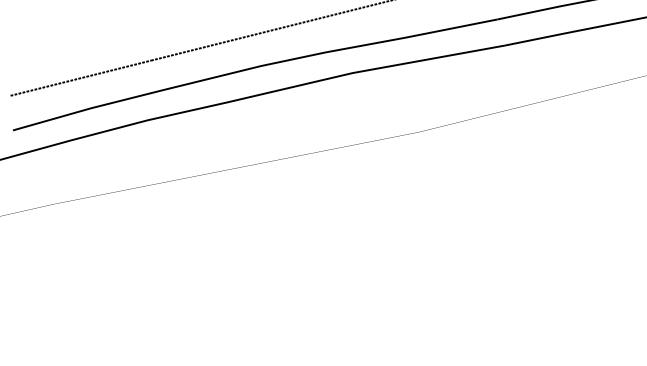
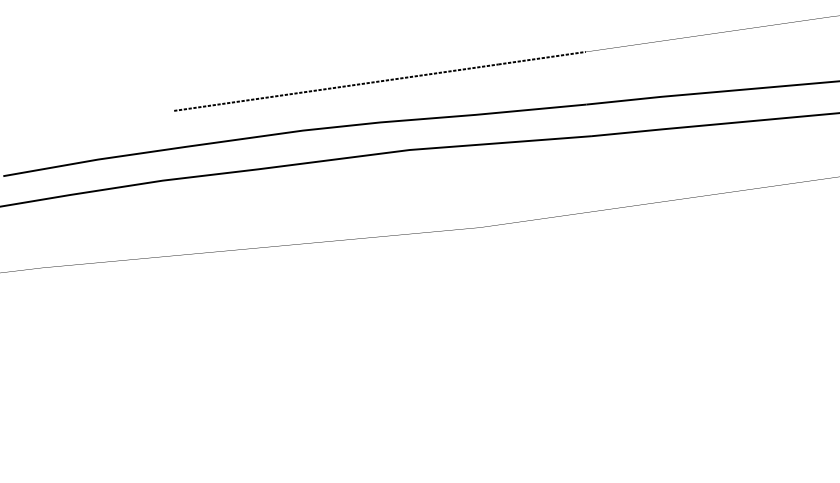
line: (80, 77) -> (89, 122), removed

